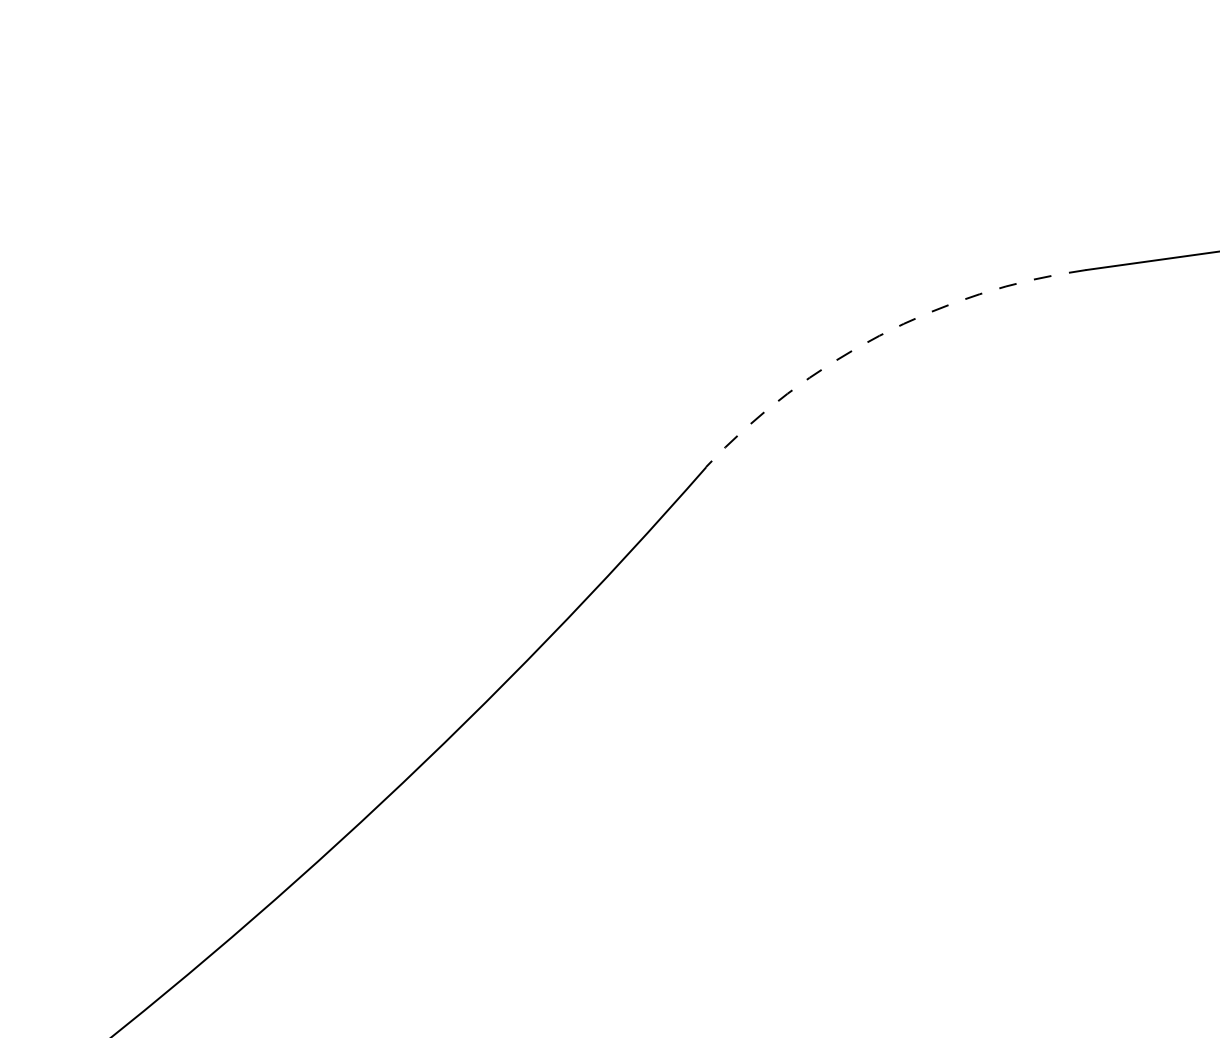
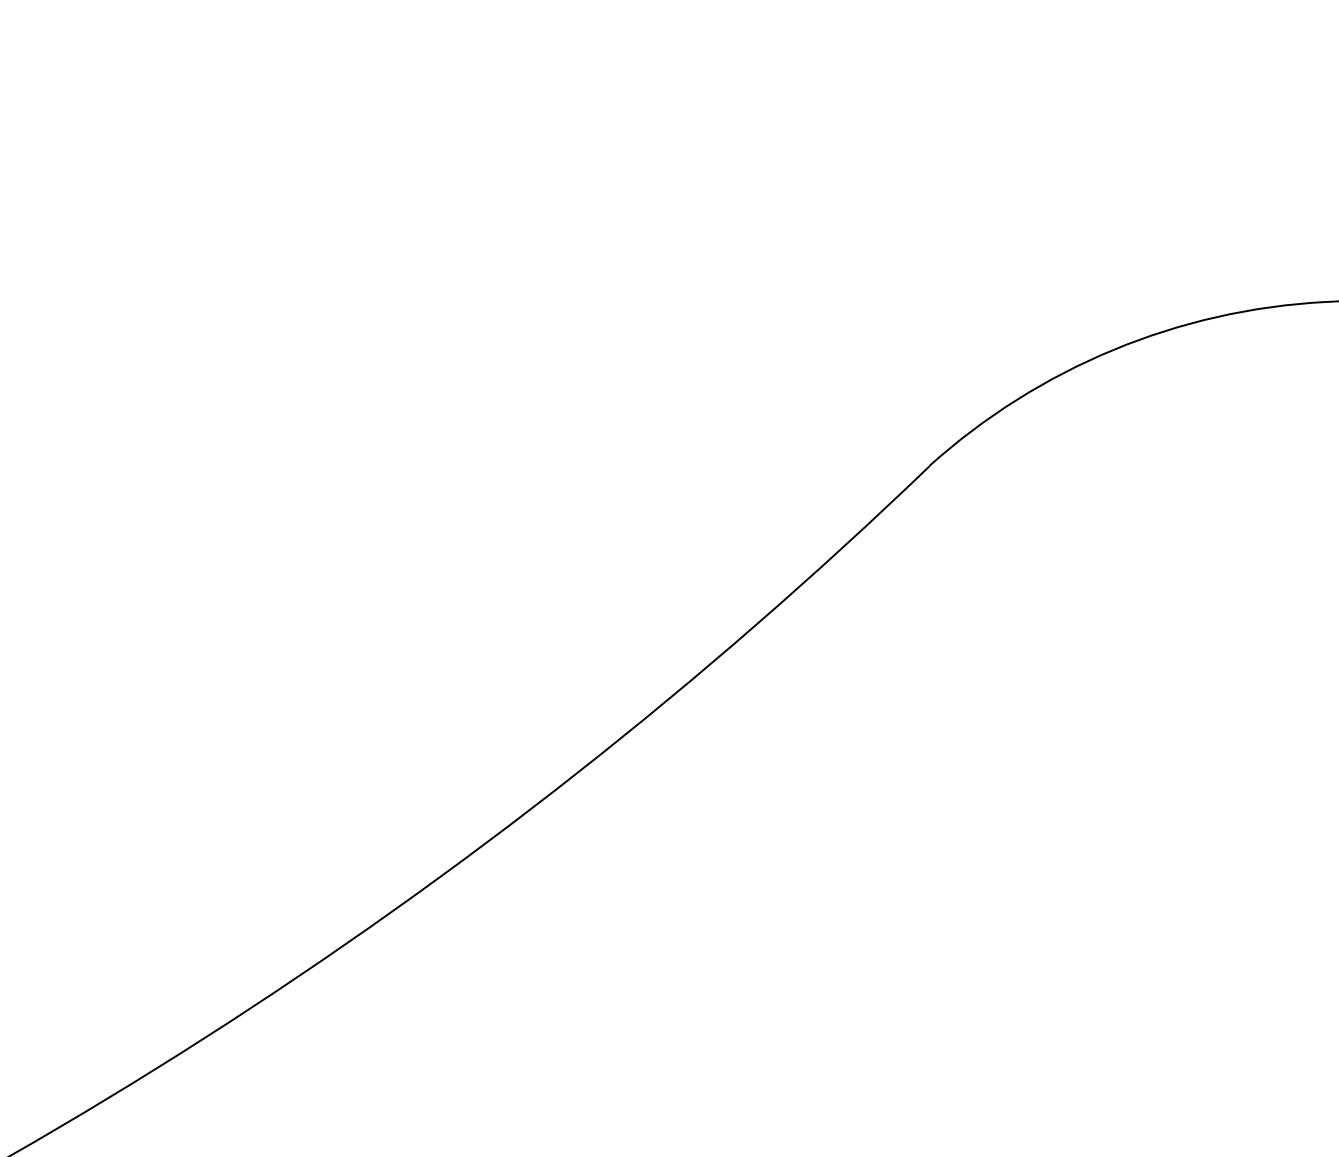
arc: (879, 335) -> (1113, 349), dashed -> solid

